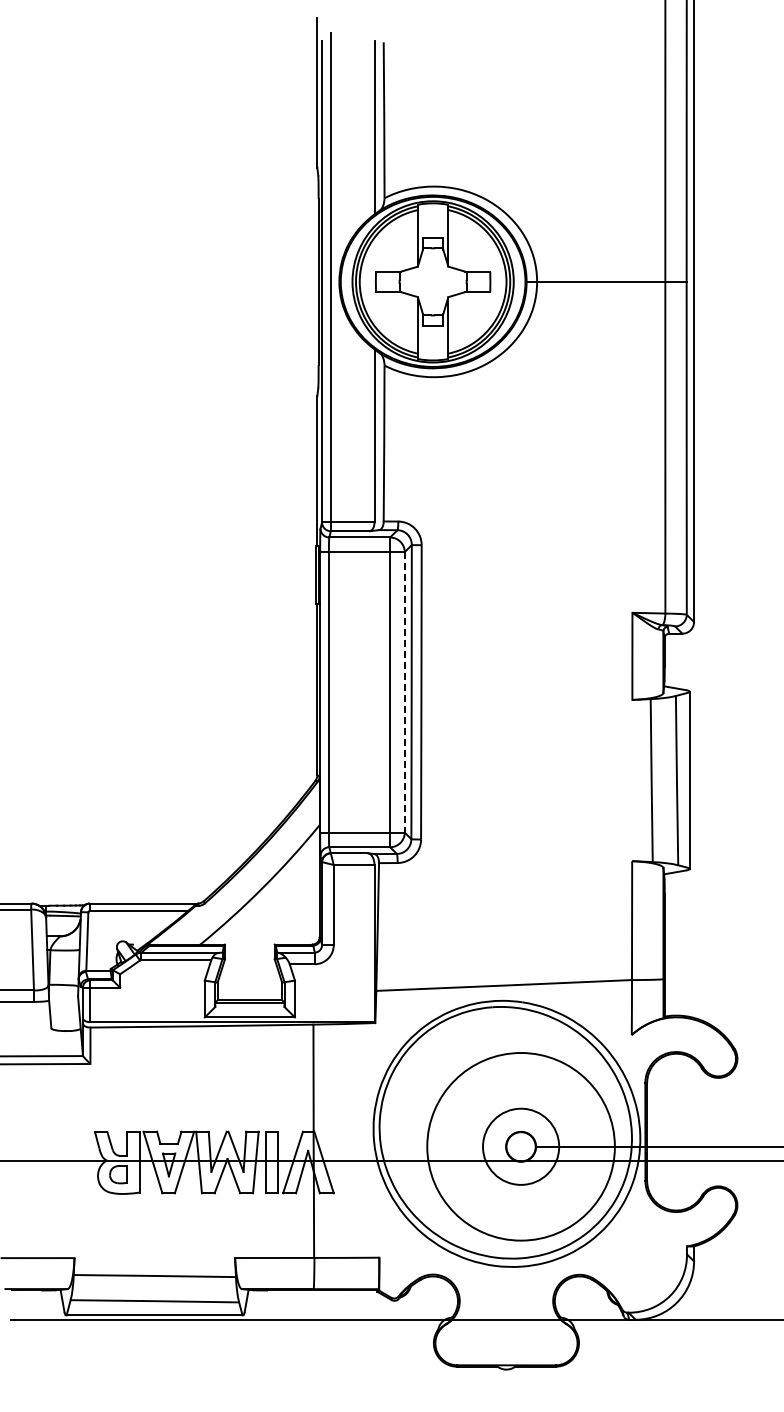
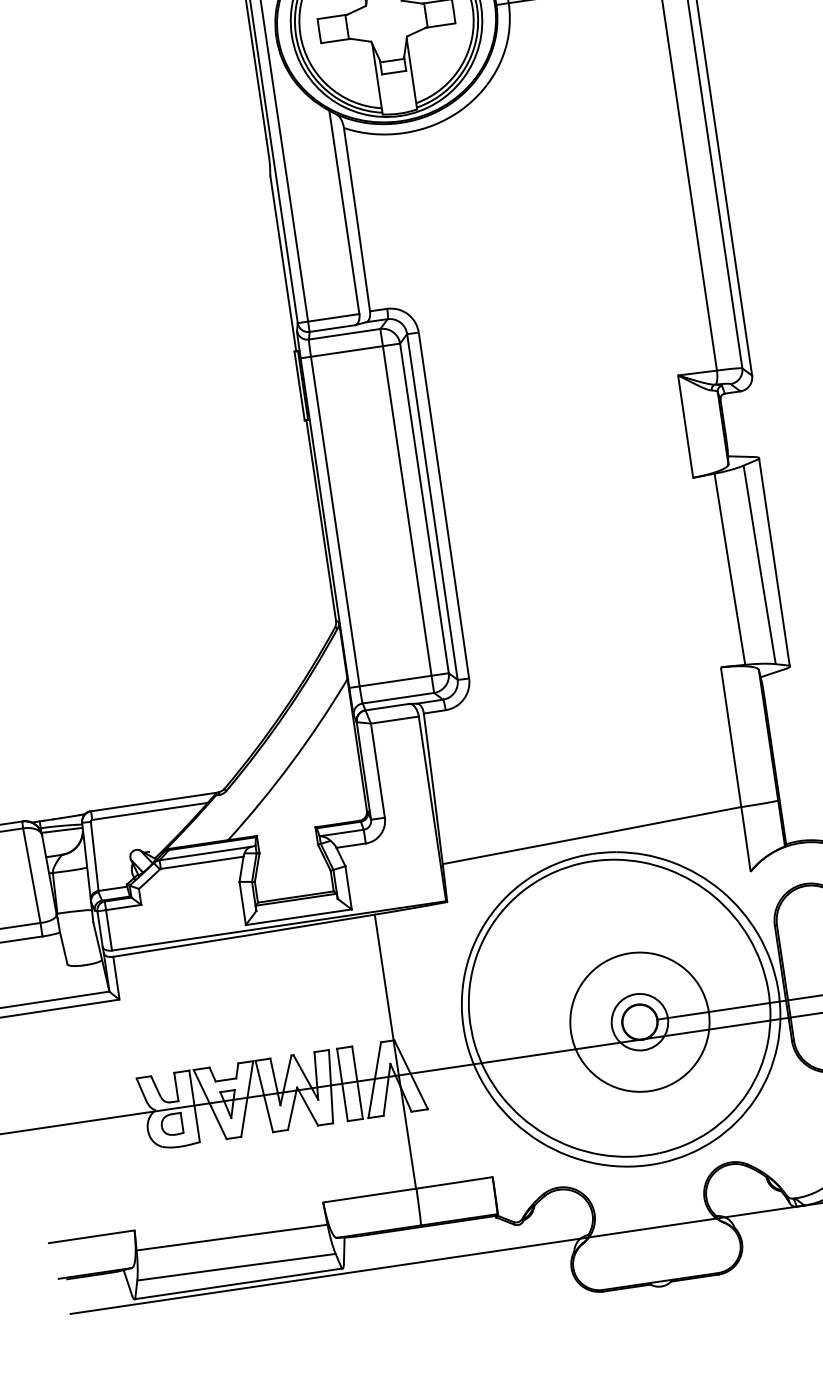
line: (404, 692) -> (424, 508), dashed -> solid
circle: (520, 1146) -> (639, 1021), size x0.62
circle: (520, 1146) -> (639, 1021), size x0.62

